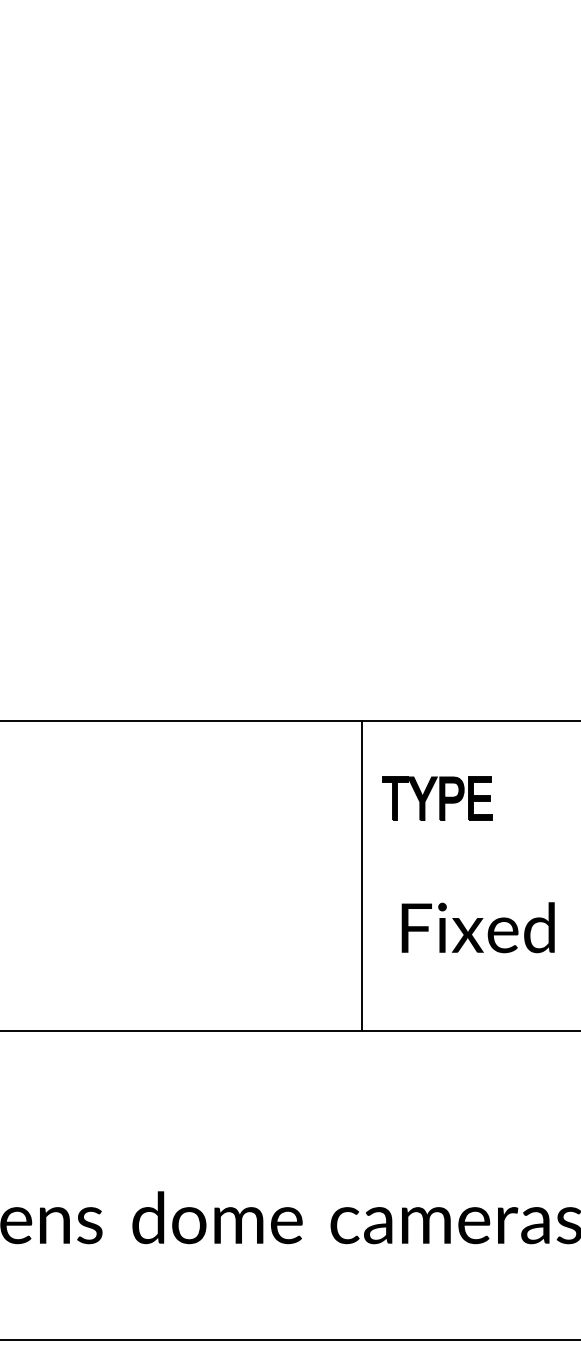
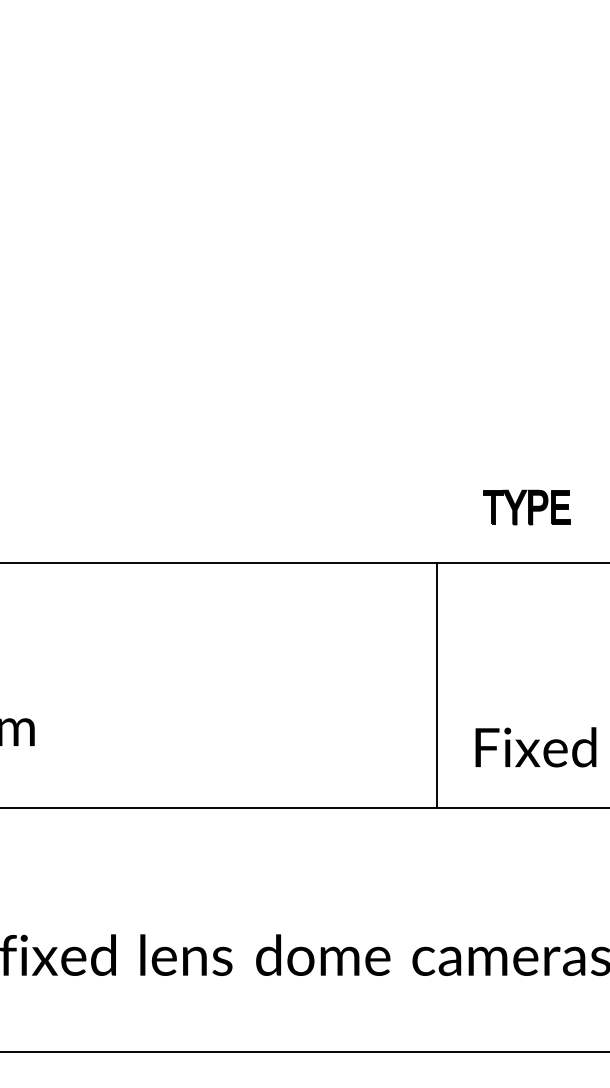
part: (437, 798) -> (526, 507), moved
text: (477, 927) -> (535, 747), moved

